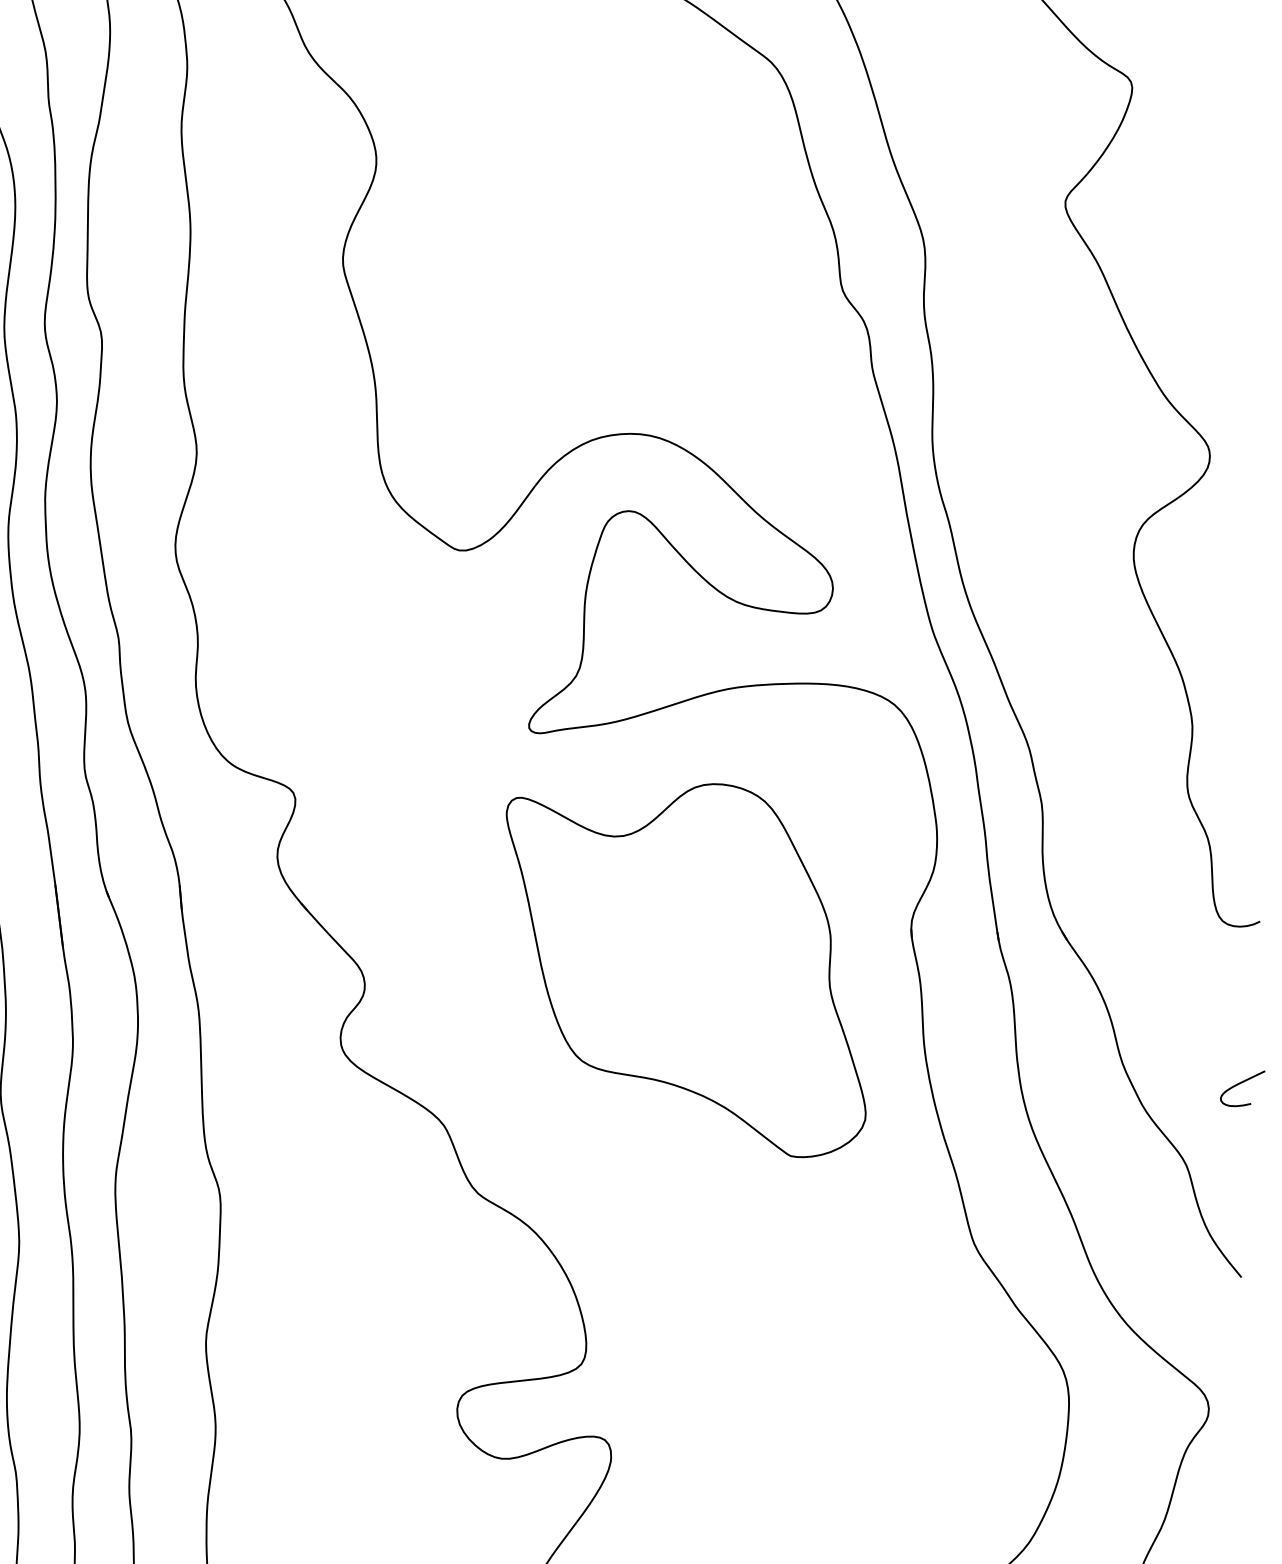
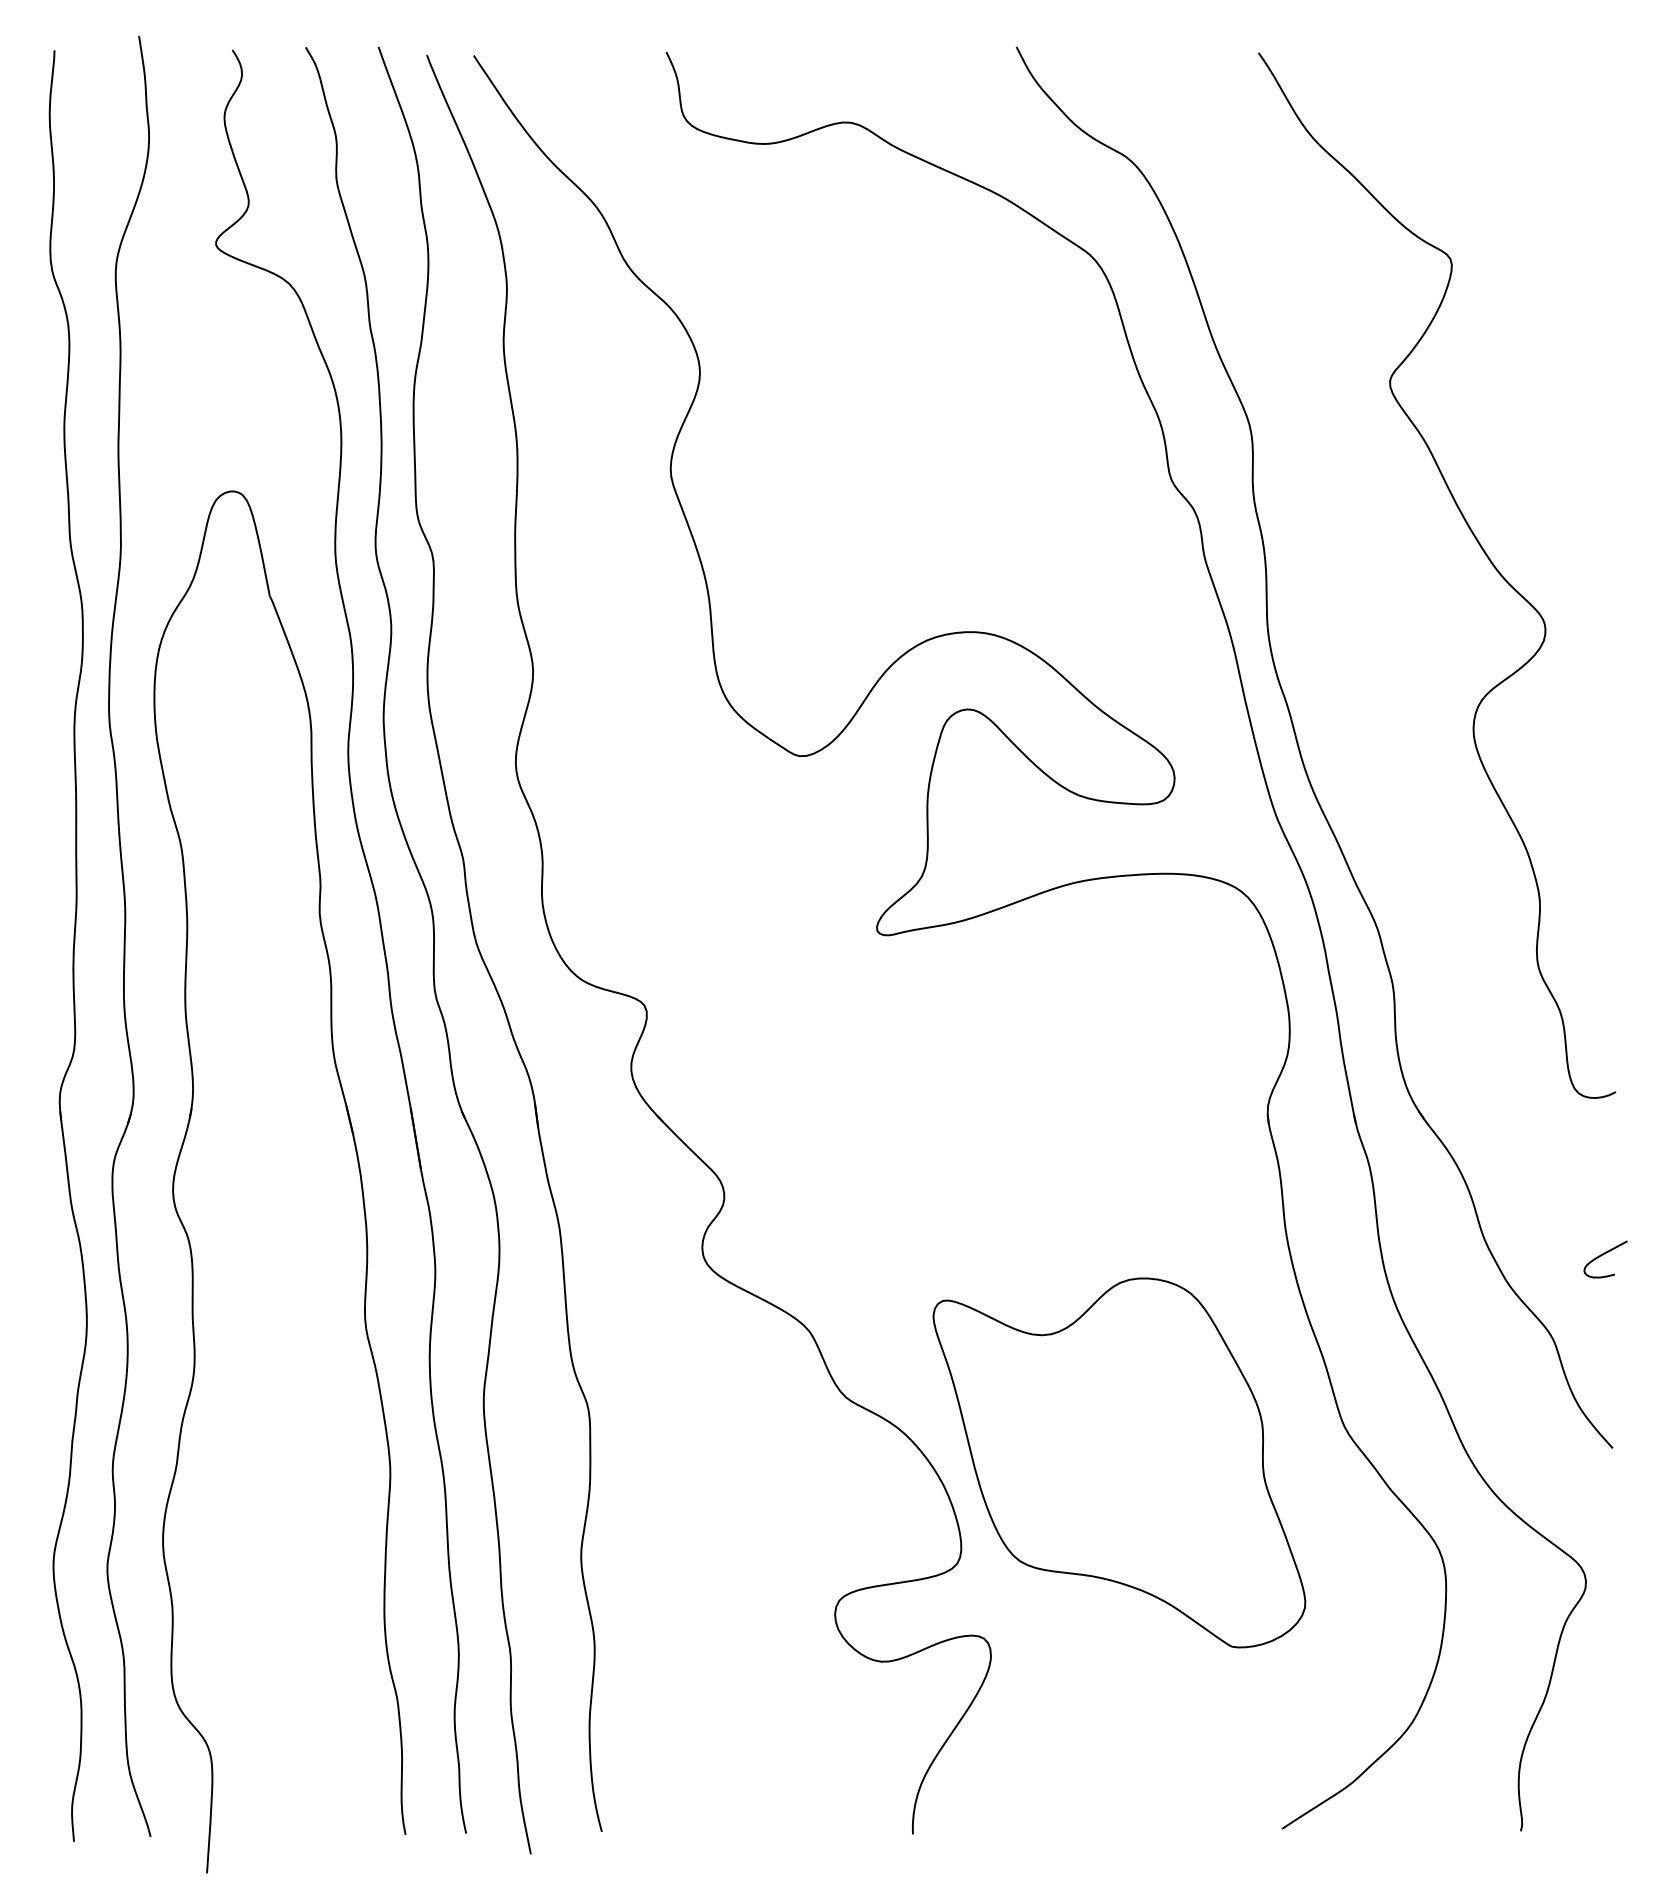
part: (686, 967) -> (1119, 1462), moved

